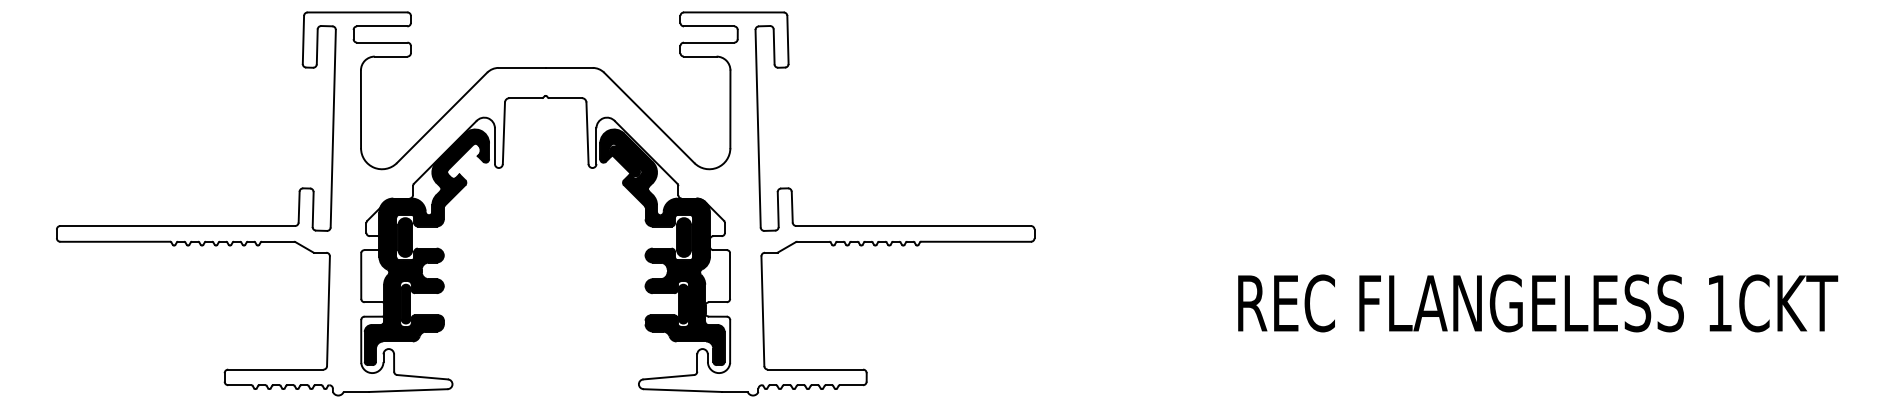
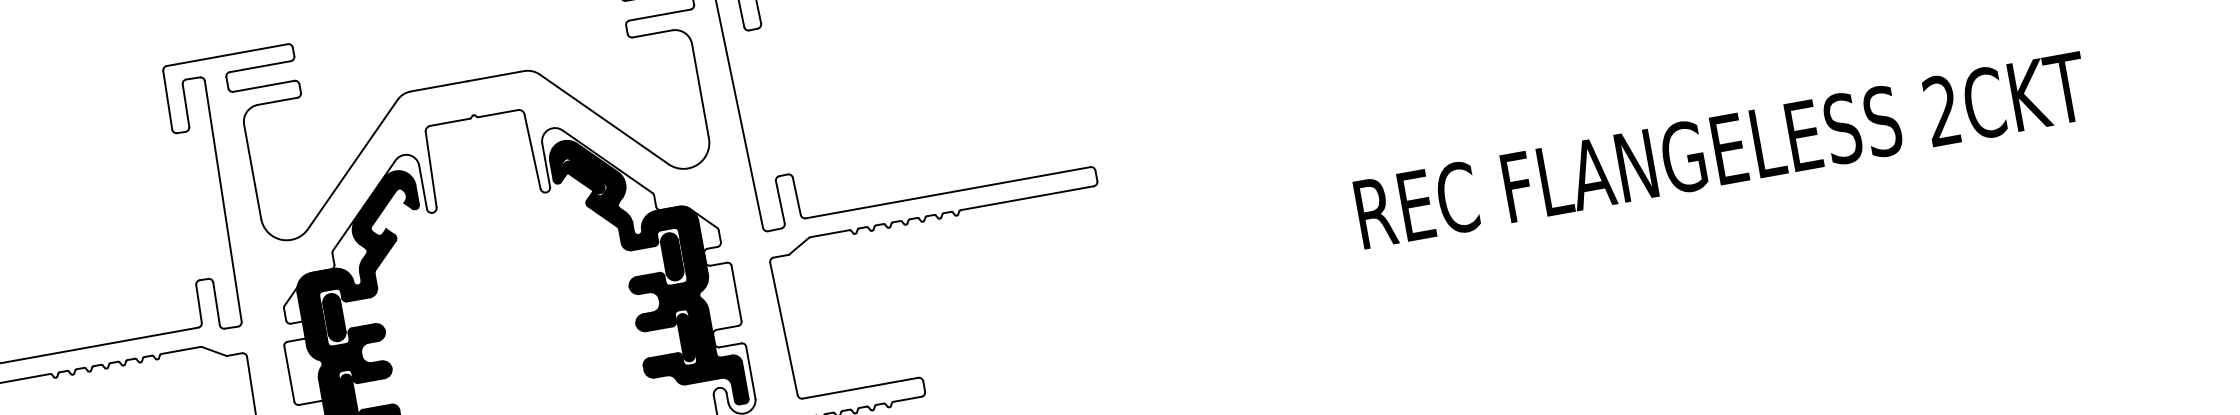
text: (1719, 302) -> (1941, 109), 1CKT -> 2CKT

